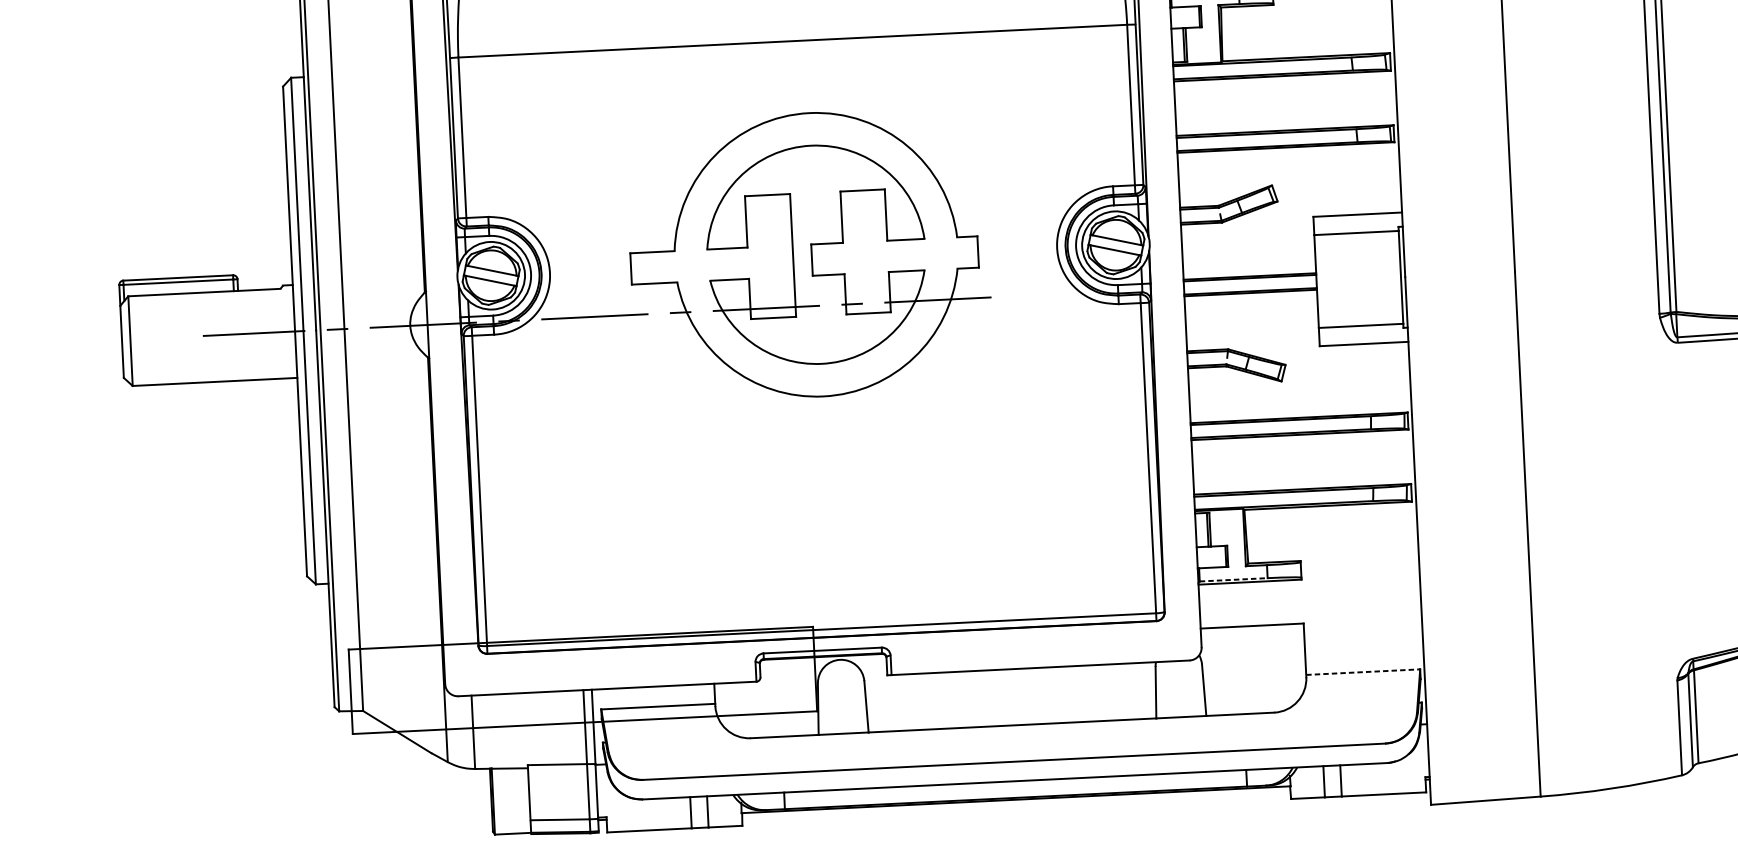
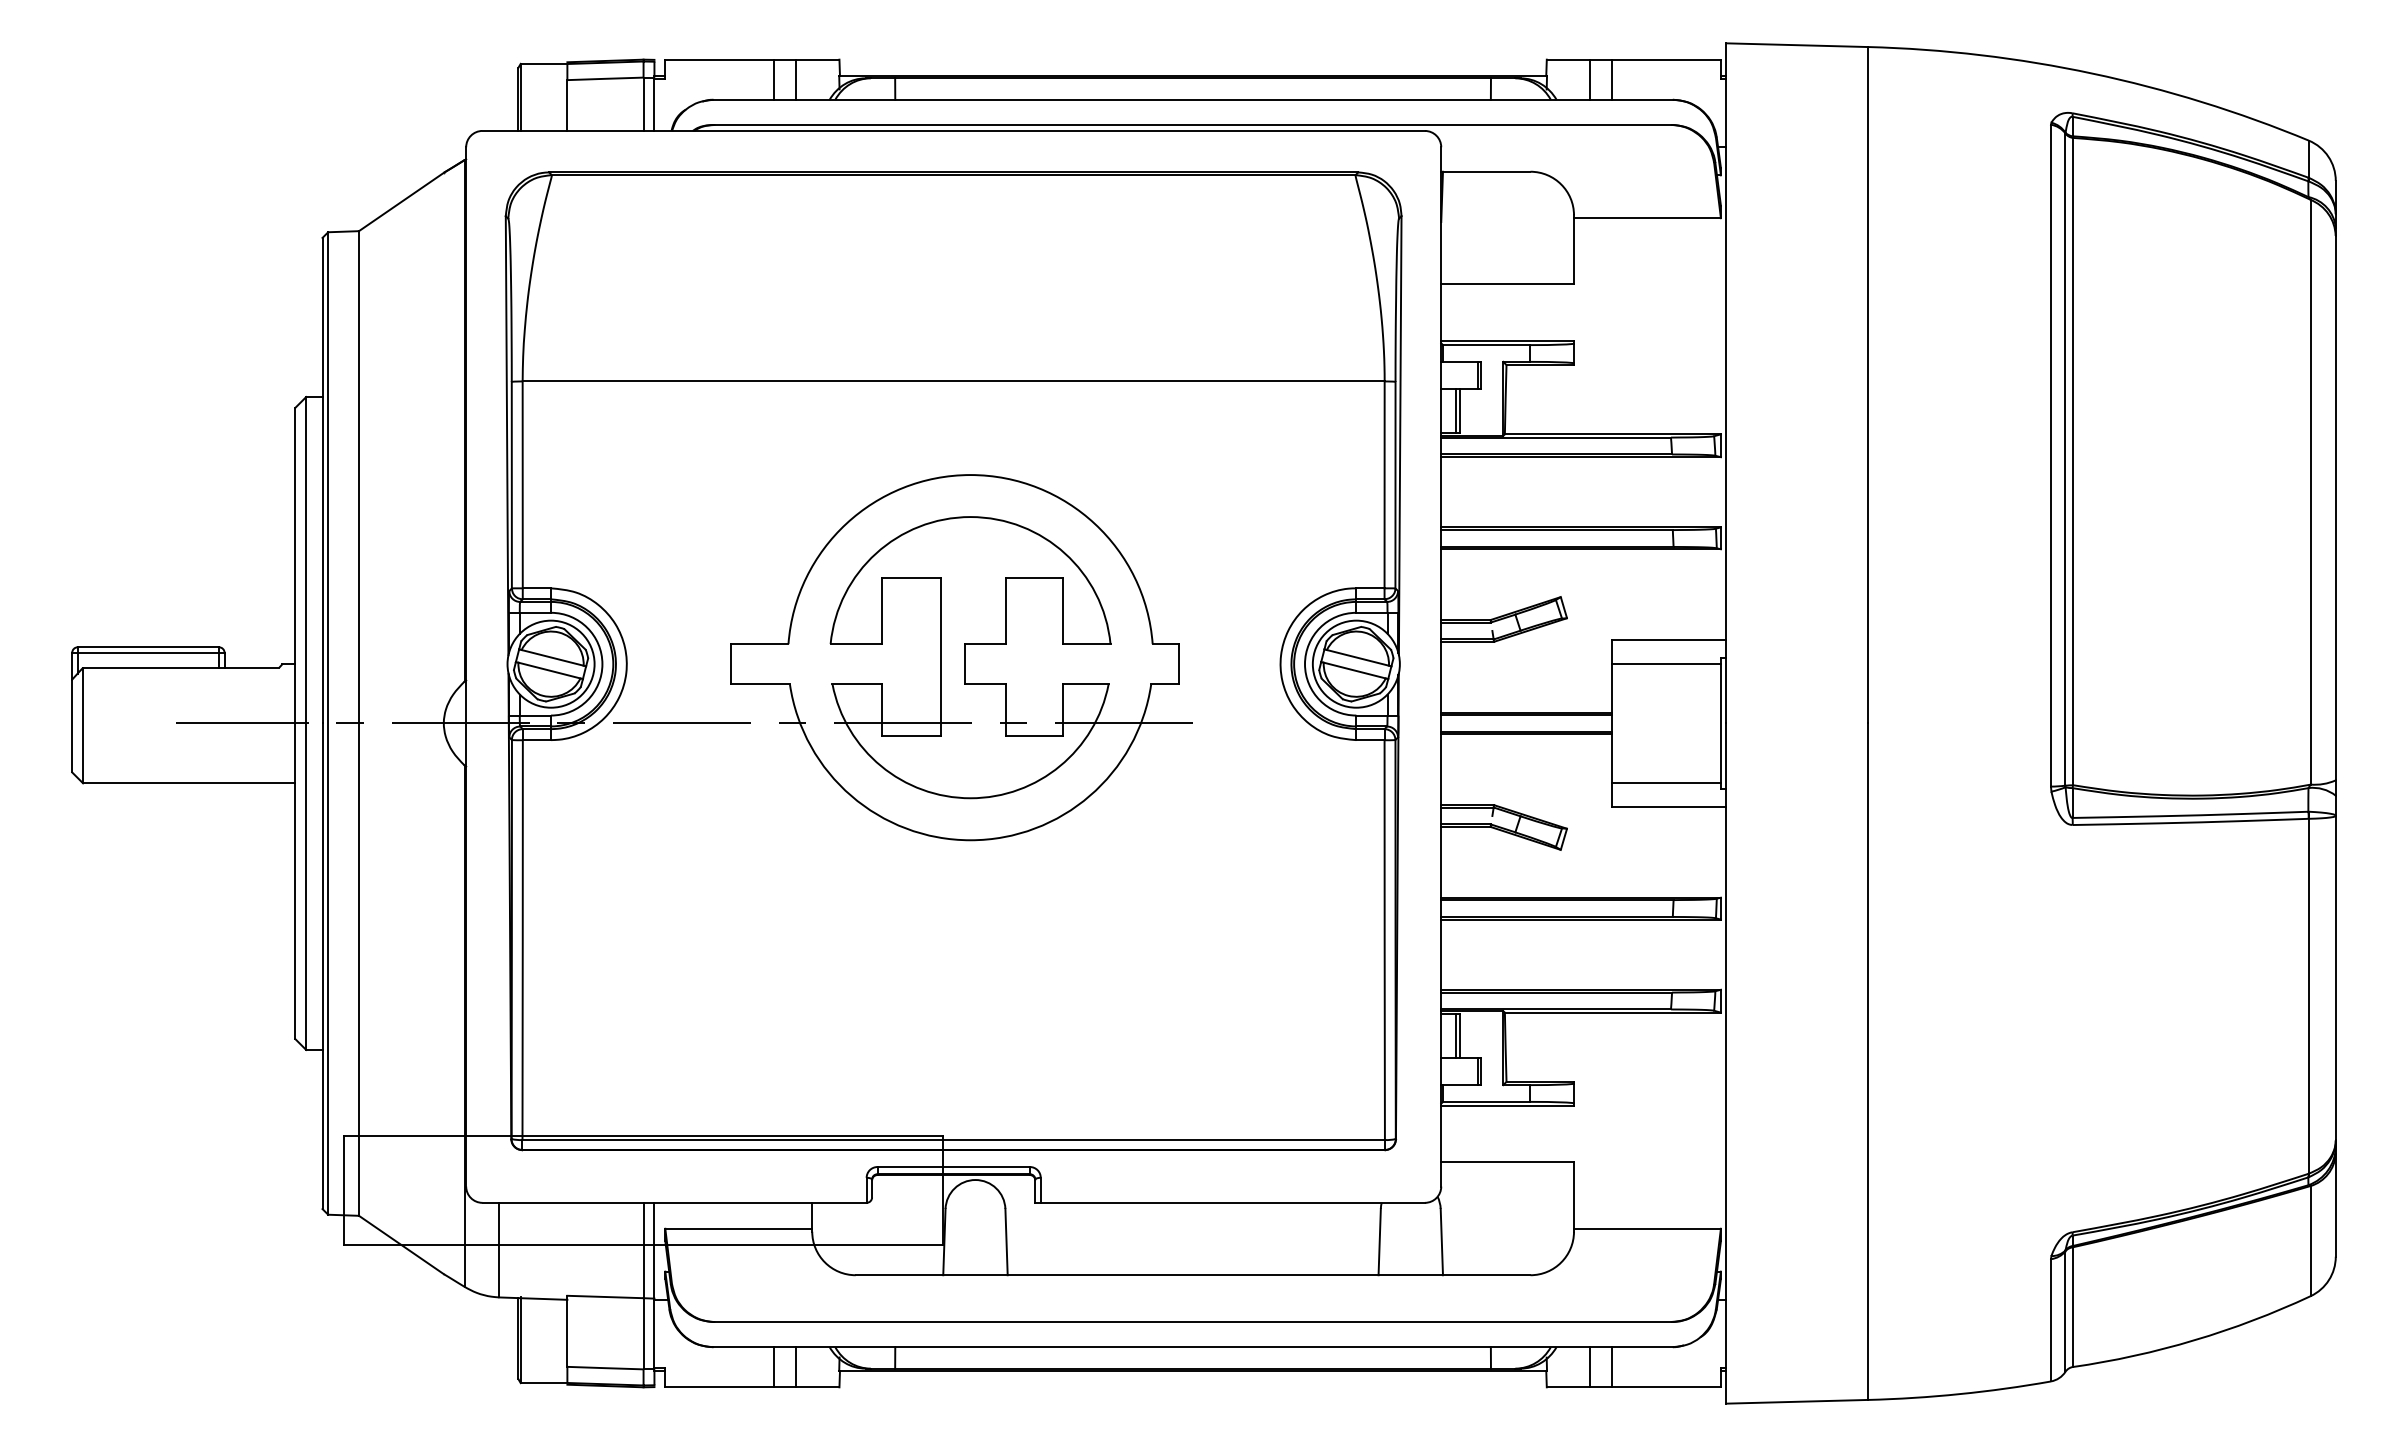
line: (1233, 579) -> (1486, 1101), dashed -> solid
line: (1363, 671) -> (1647, 1228), dashed -> solid

